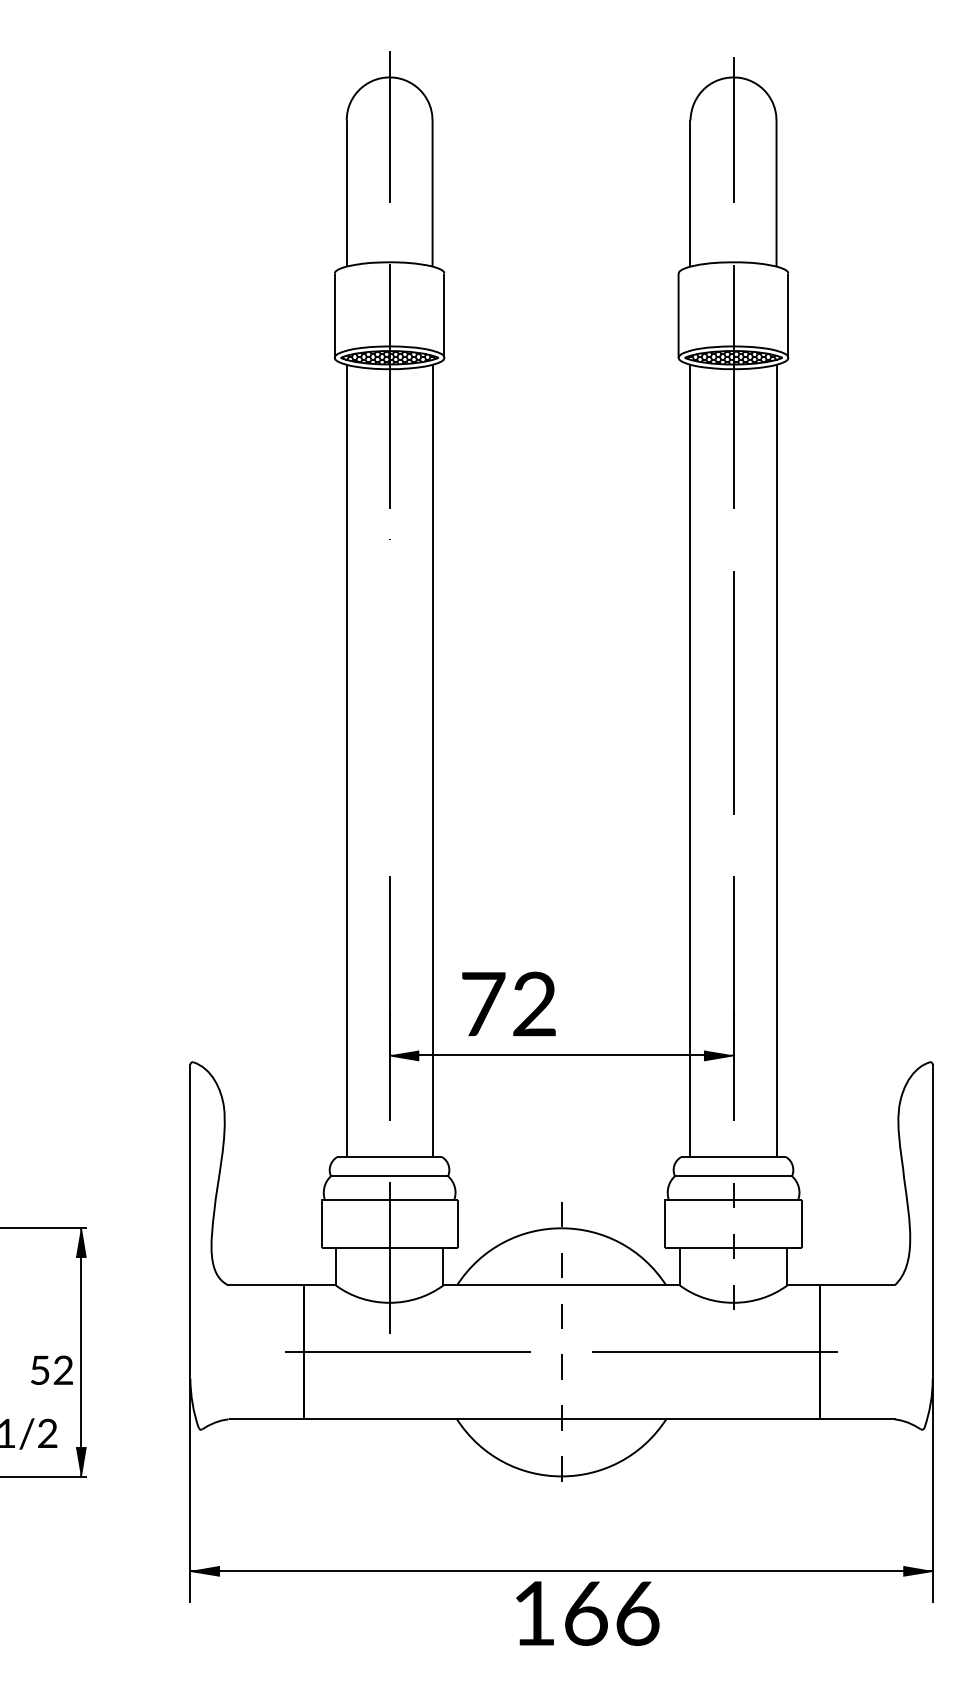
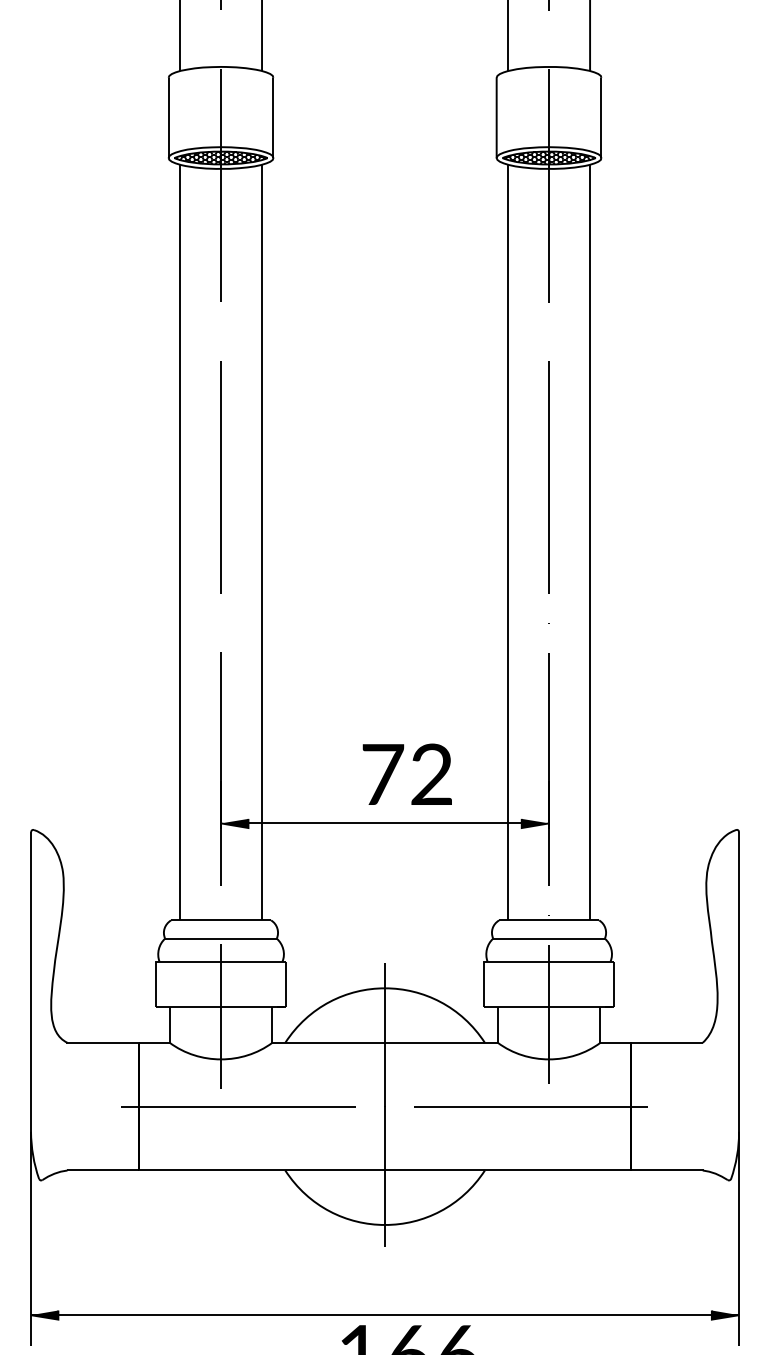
line: (389, 692) -> (220, 477), added
text: (508, 1003) -> (406, 773), moved
line: (733, 1256) -> (549, 1015), dashed -> solid
line: (561, 1351) -> (384, 1105), dashed -> solid

